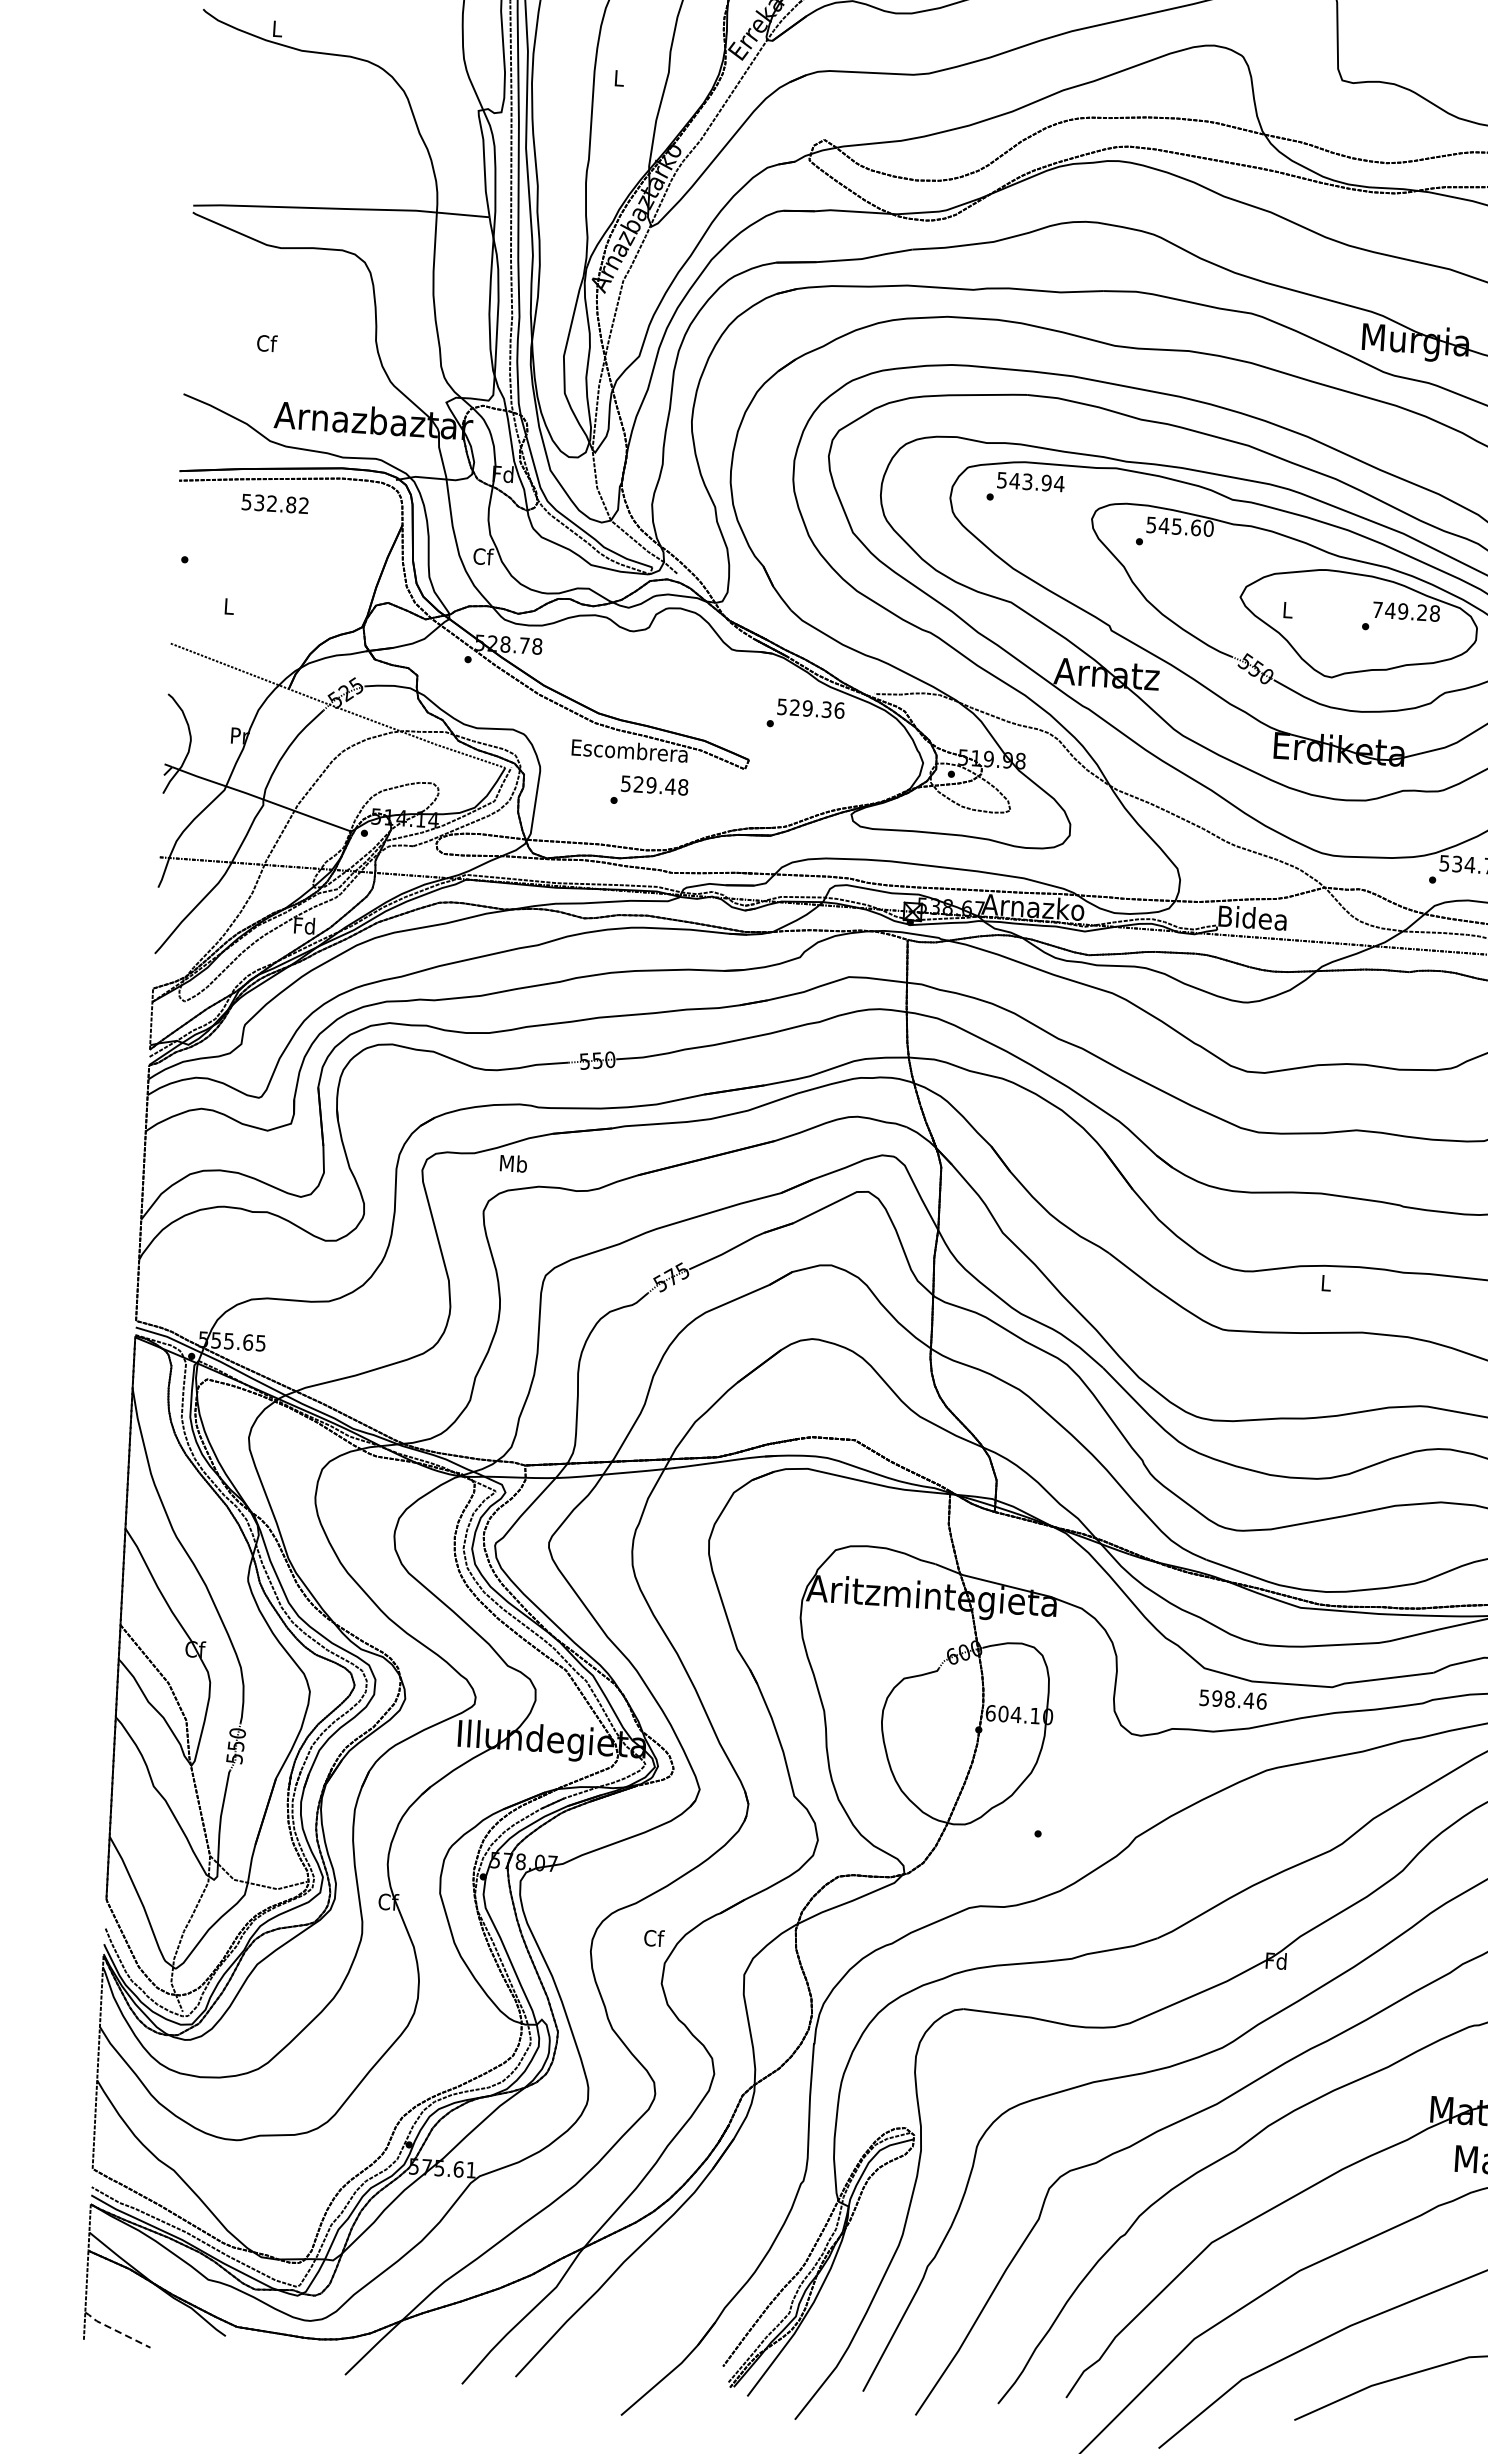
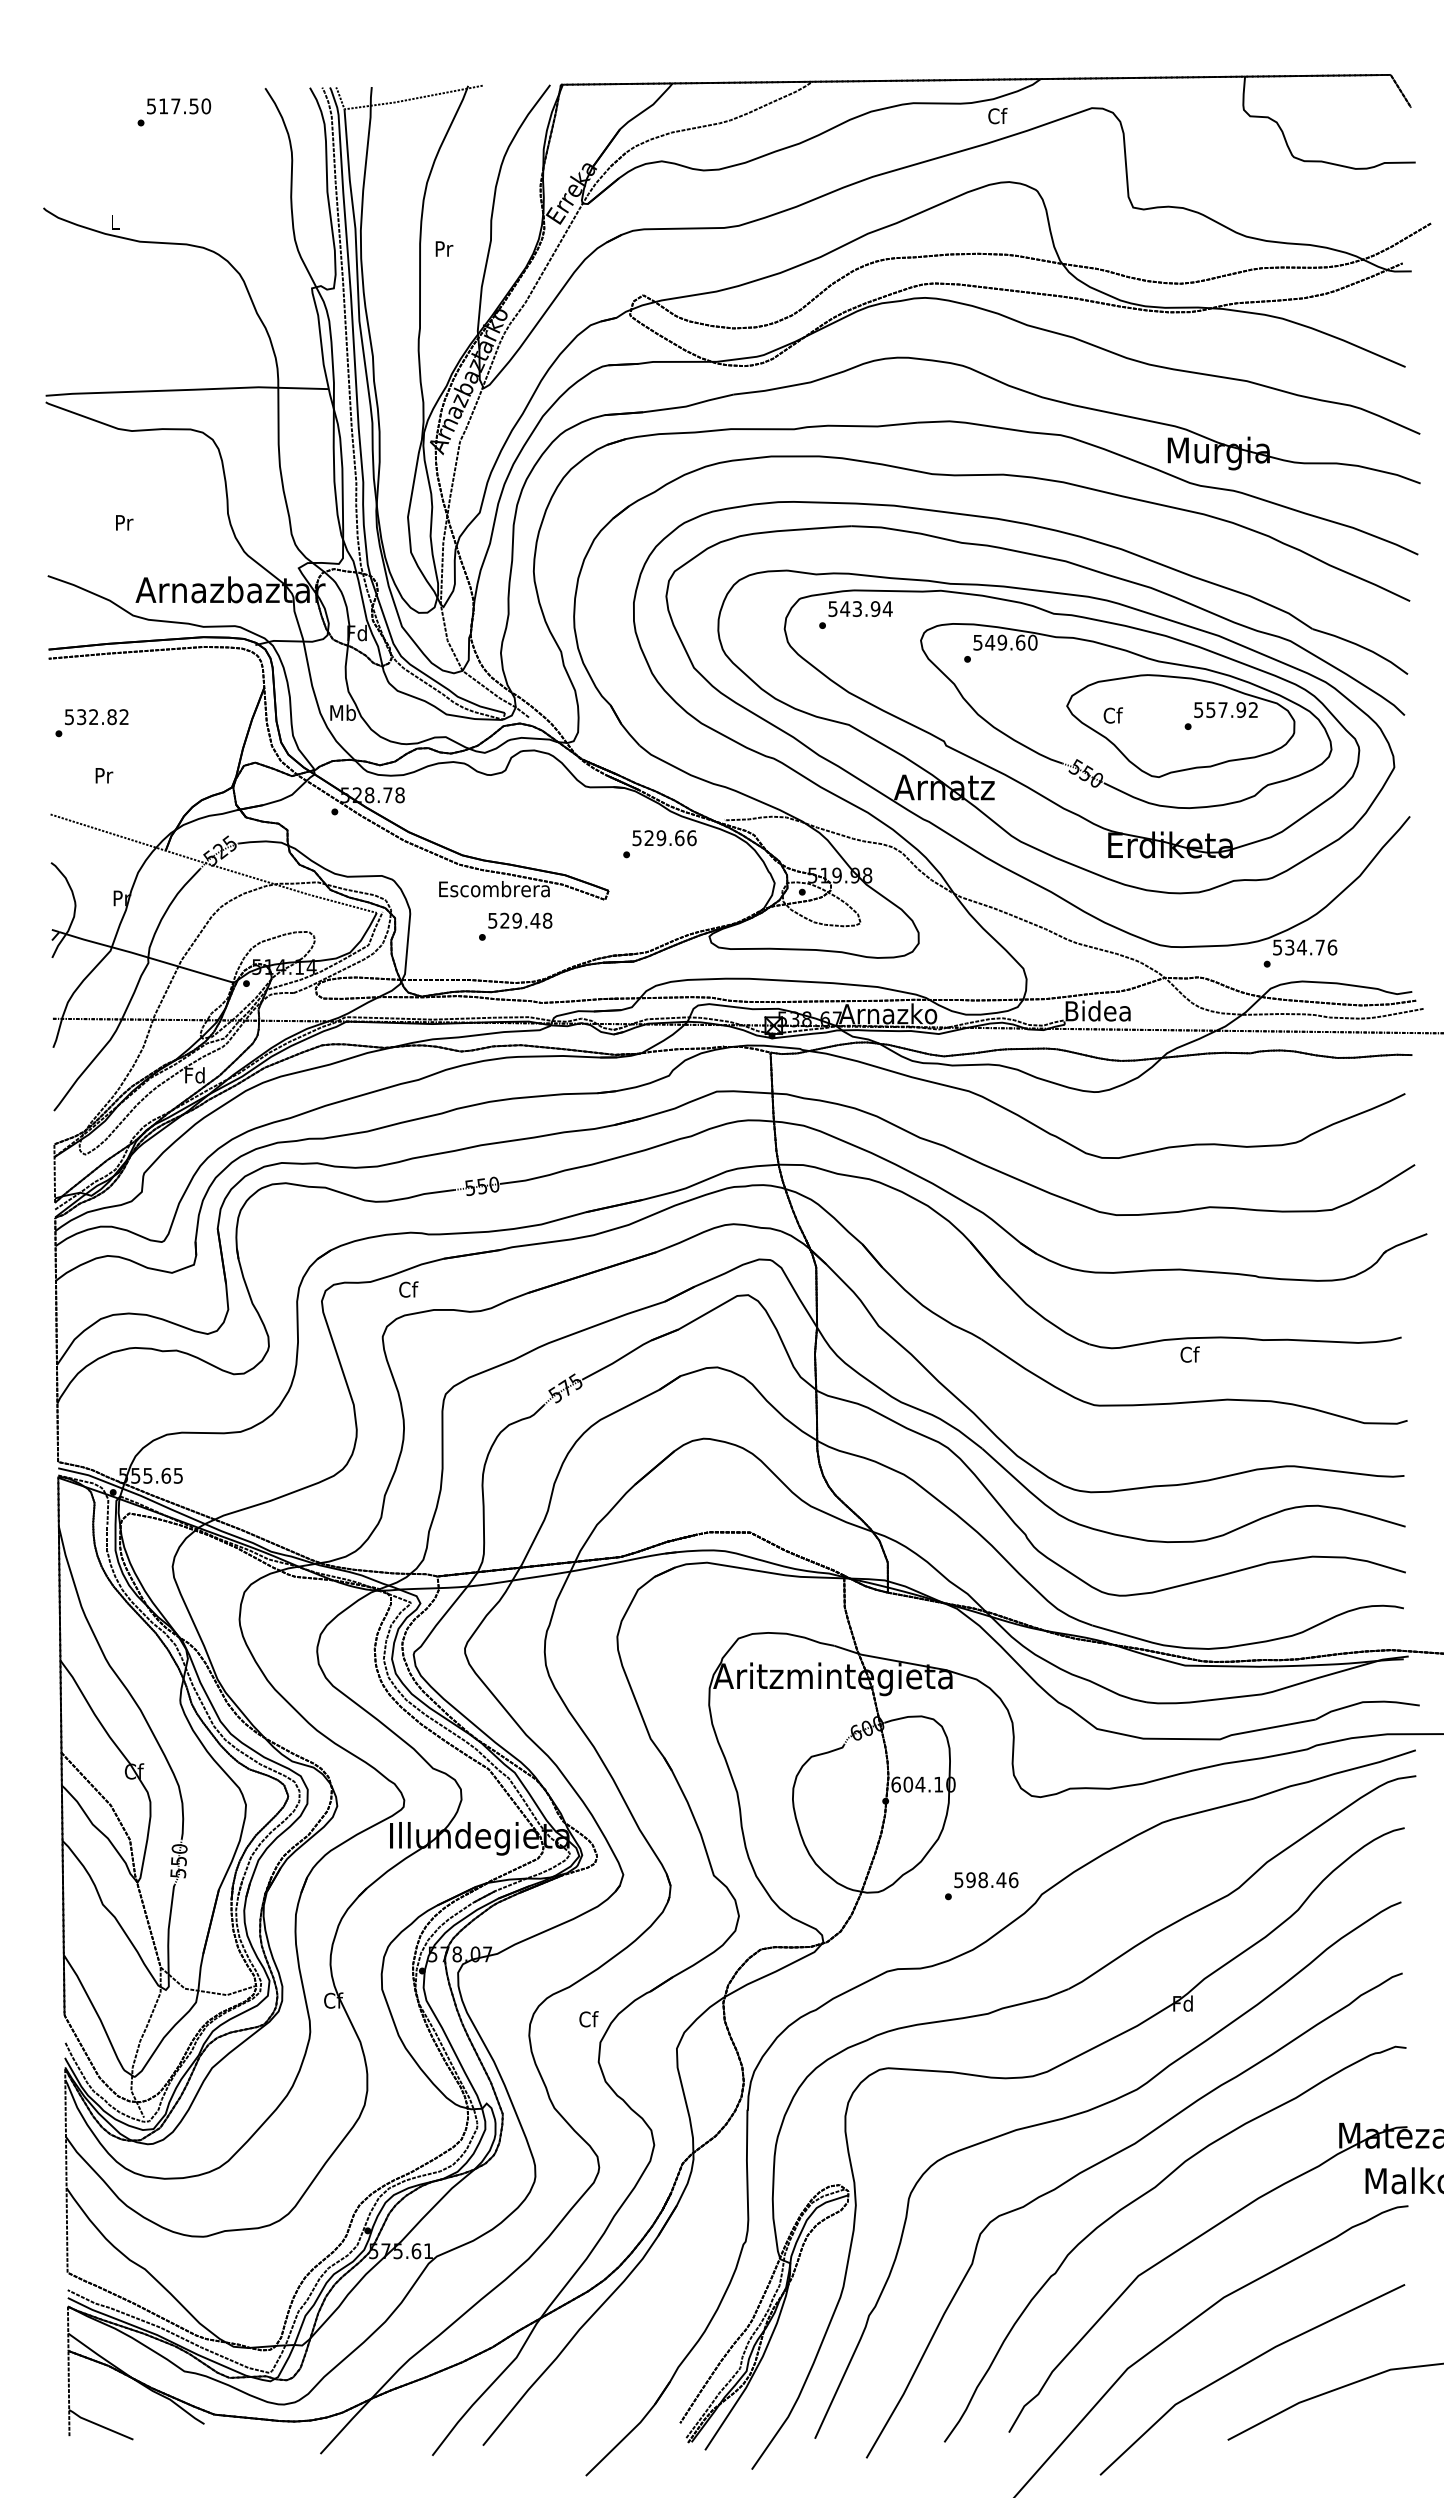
text: (619, 77) -> (444, 248), L -> Pr
text: (267, 343) -> (124, 522), Cf -> Pr
text: (274, 504) -> (96, 717), moved
text: (1177, 526) -> (1002, 642), 545.60 -> 549.60
text: (482, 556) -> (342, 712), Cf -> Mb
text: (229, 606) -> (104, 775), L -> Pr
text: (1287, 609) -> (1112, 715), L -> Cf
text: (1406, 612) -> (1226, 710), 749.28 -> 557.92
text: (826, 710) -> (679, 838), 529.36 -> 529.66
text: (513, 1163) -> (408, 1289), Mb -> Cf
text: (1325, 1282) -> (1189, 1354), L -> Cf
text: (1233, 1700) -> (986, 1880), moved
line: (115, 2330) -> (99, 2425), dashed -> solid

